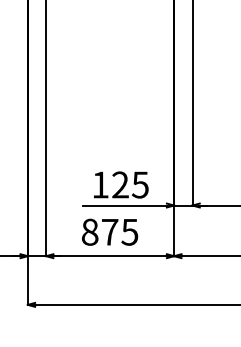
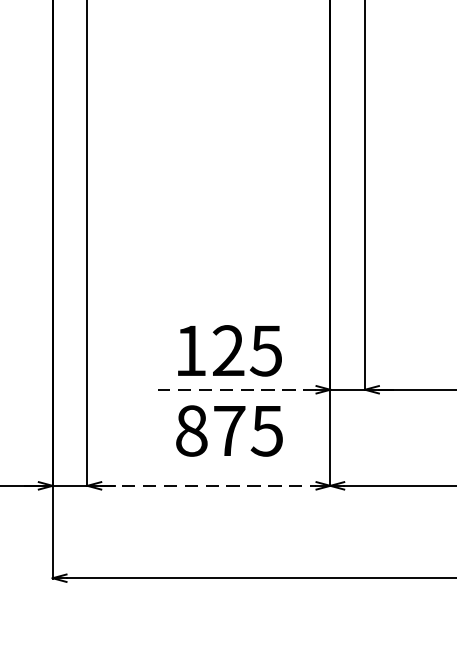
line: (125, 205) -> (237, 389), solid -> dashed
text: (110, 231) -> (230, 429), moved
line: (110, 256) -> (209, 486), solid -> dashed

